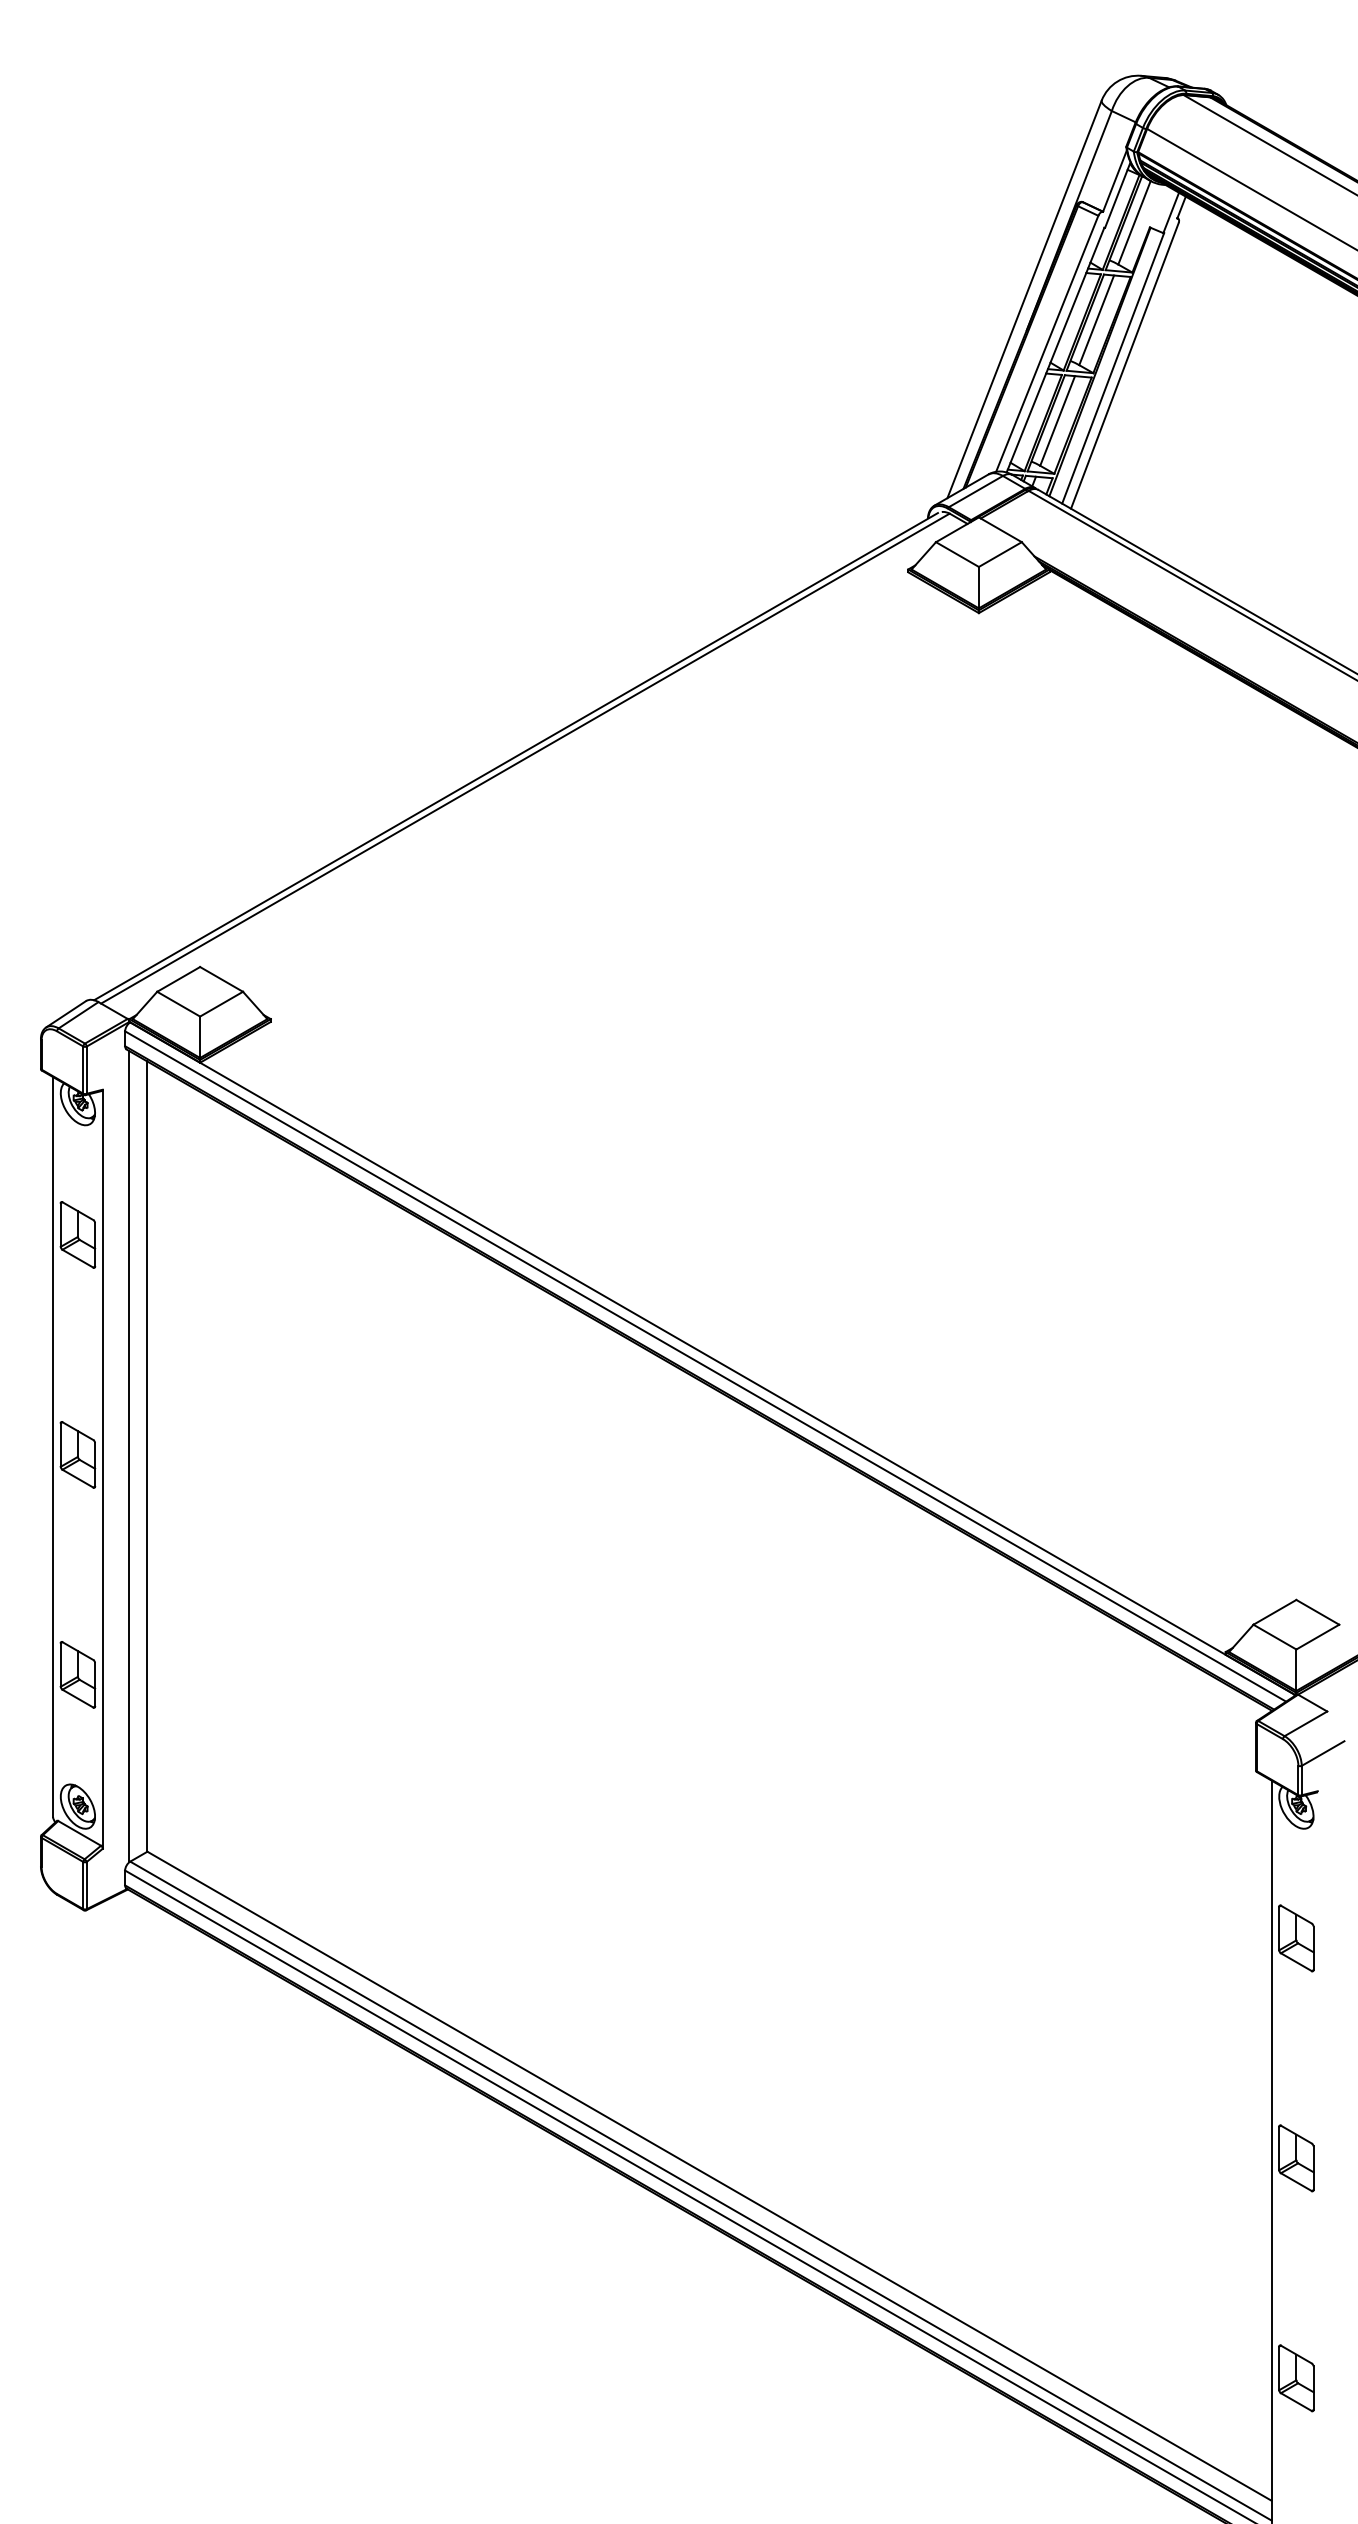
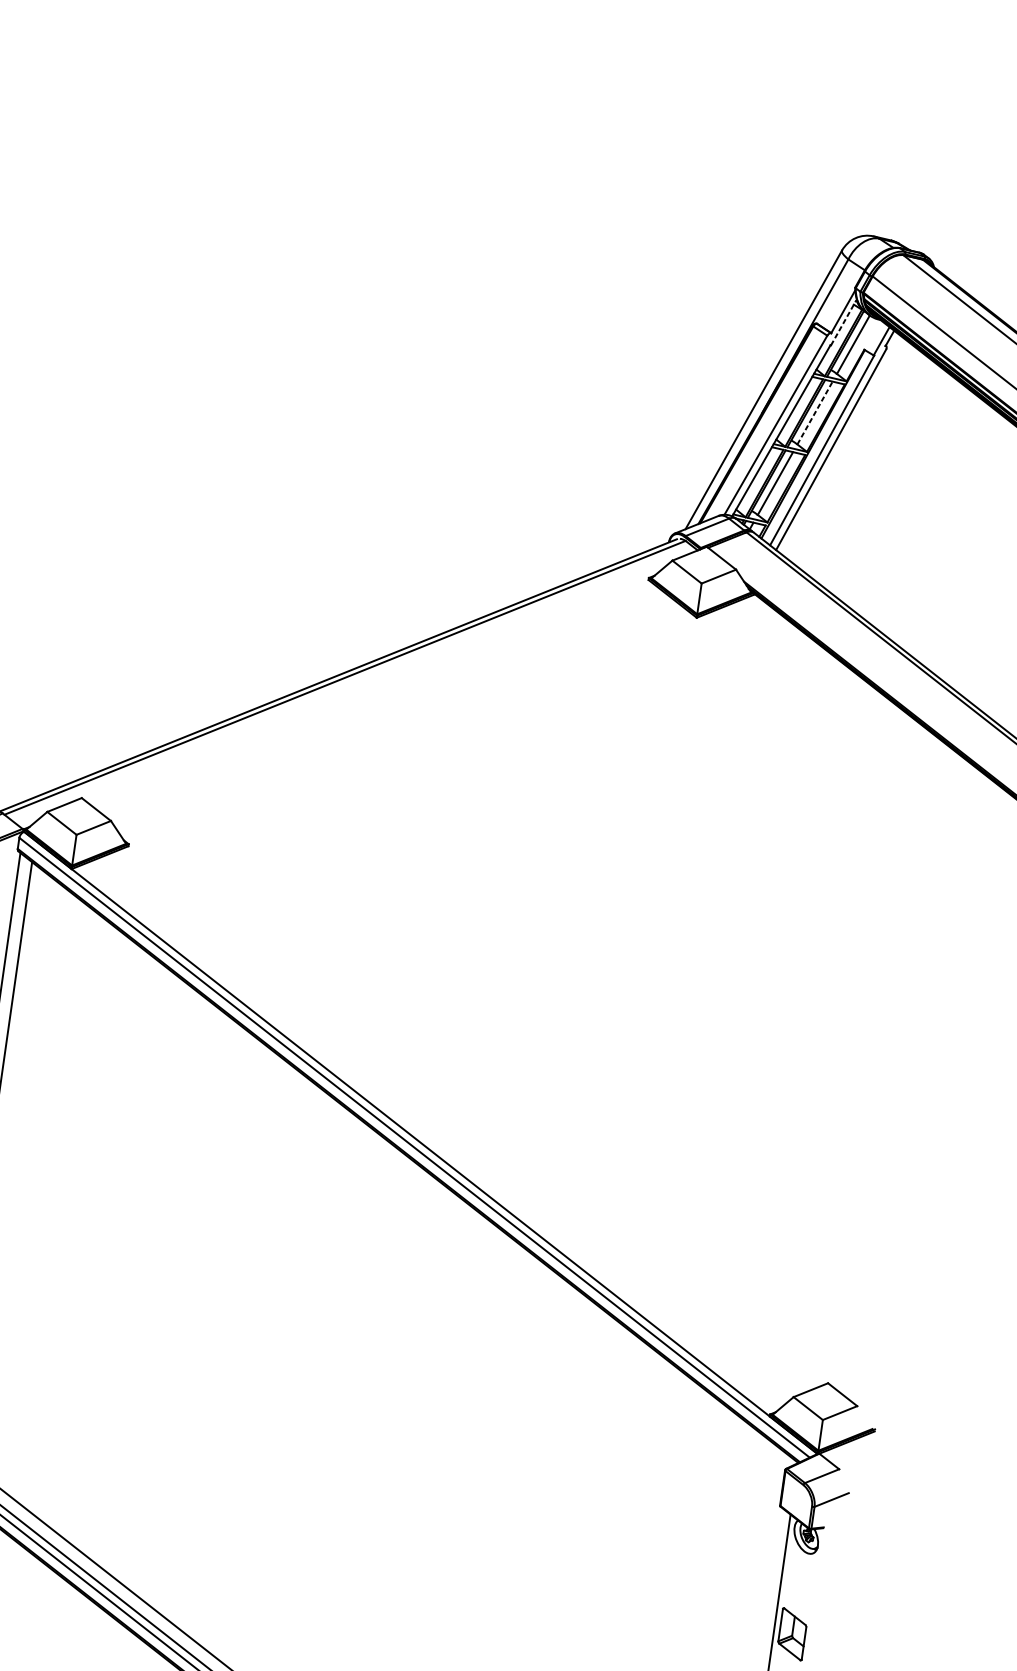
line: (1117, 195) -> (843, 322), solid -> dashed
line: (1096, 319) -> (815, 412), solid -> dashed

